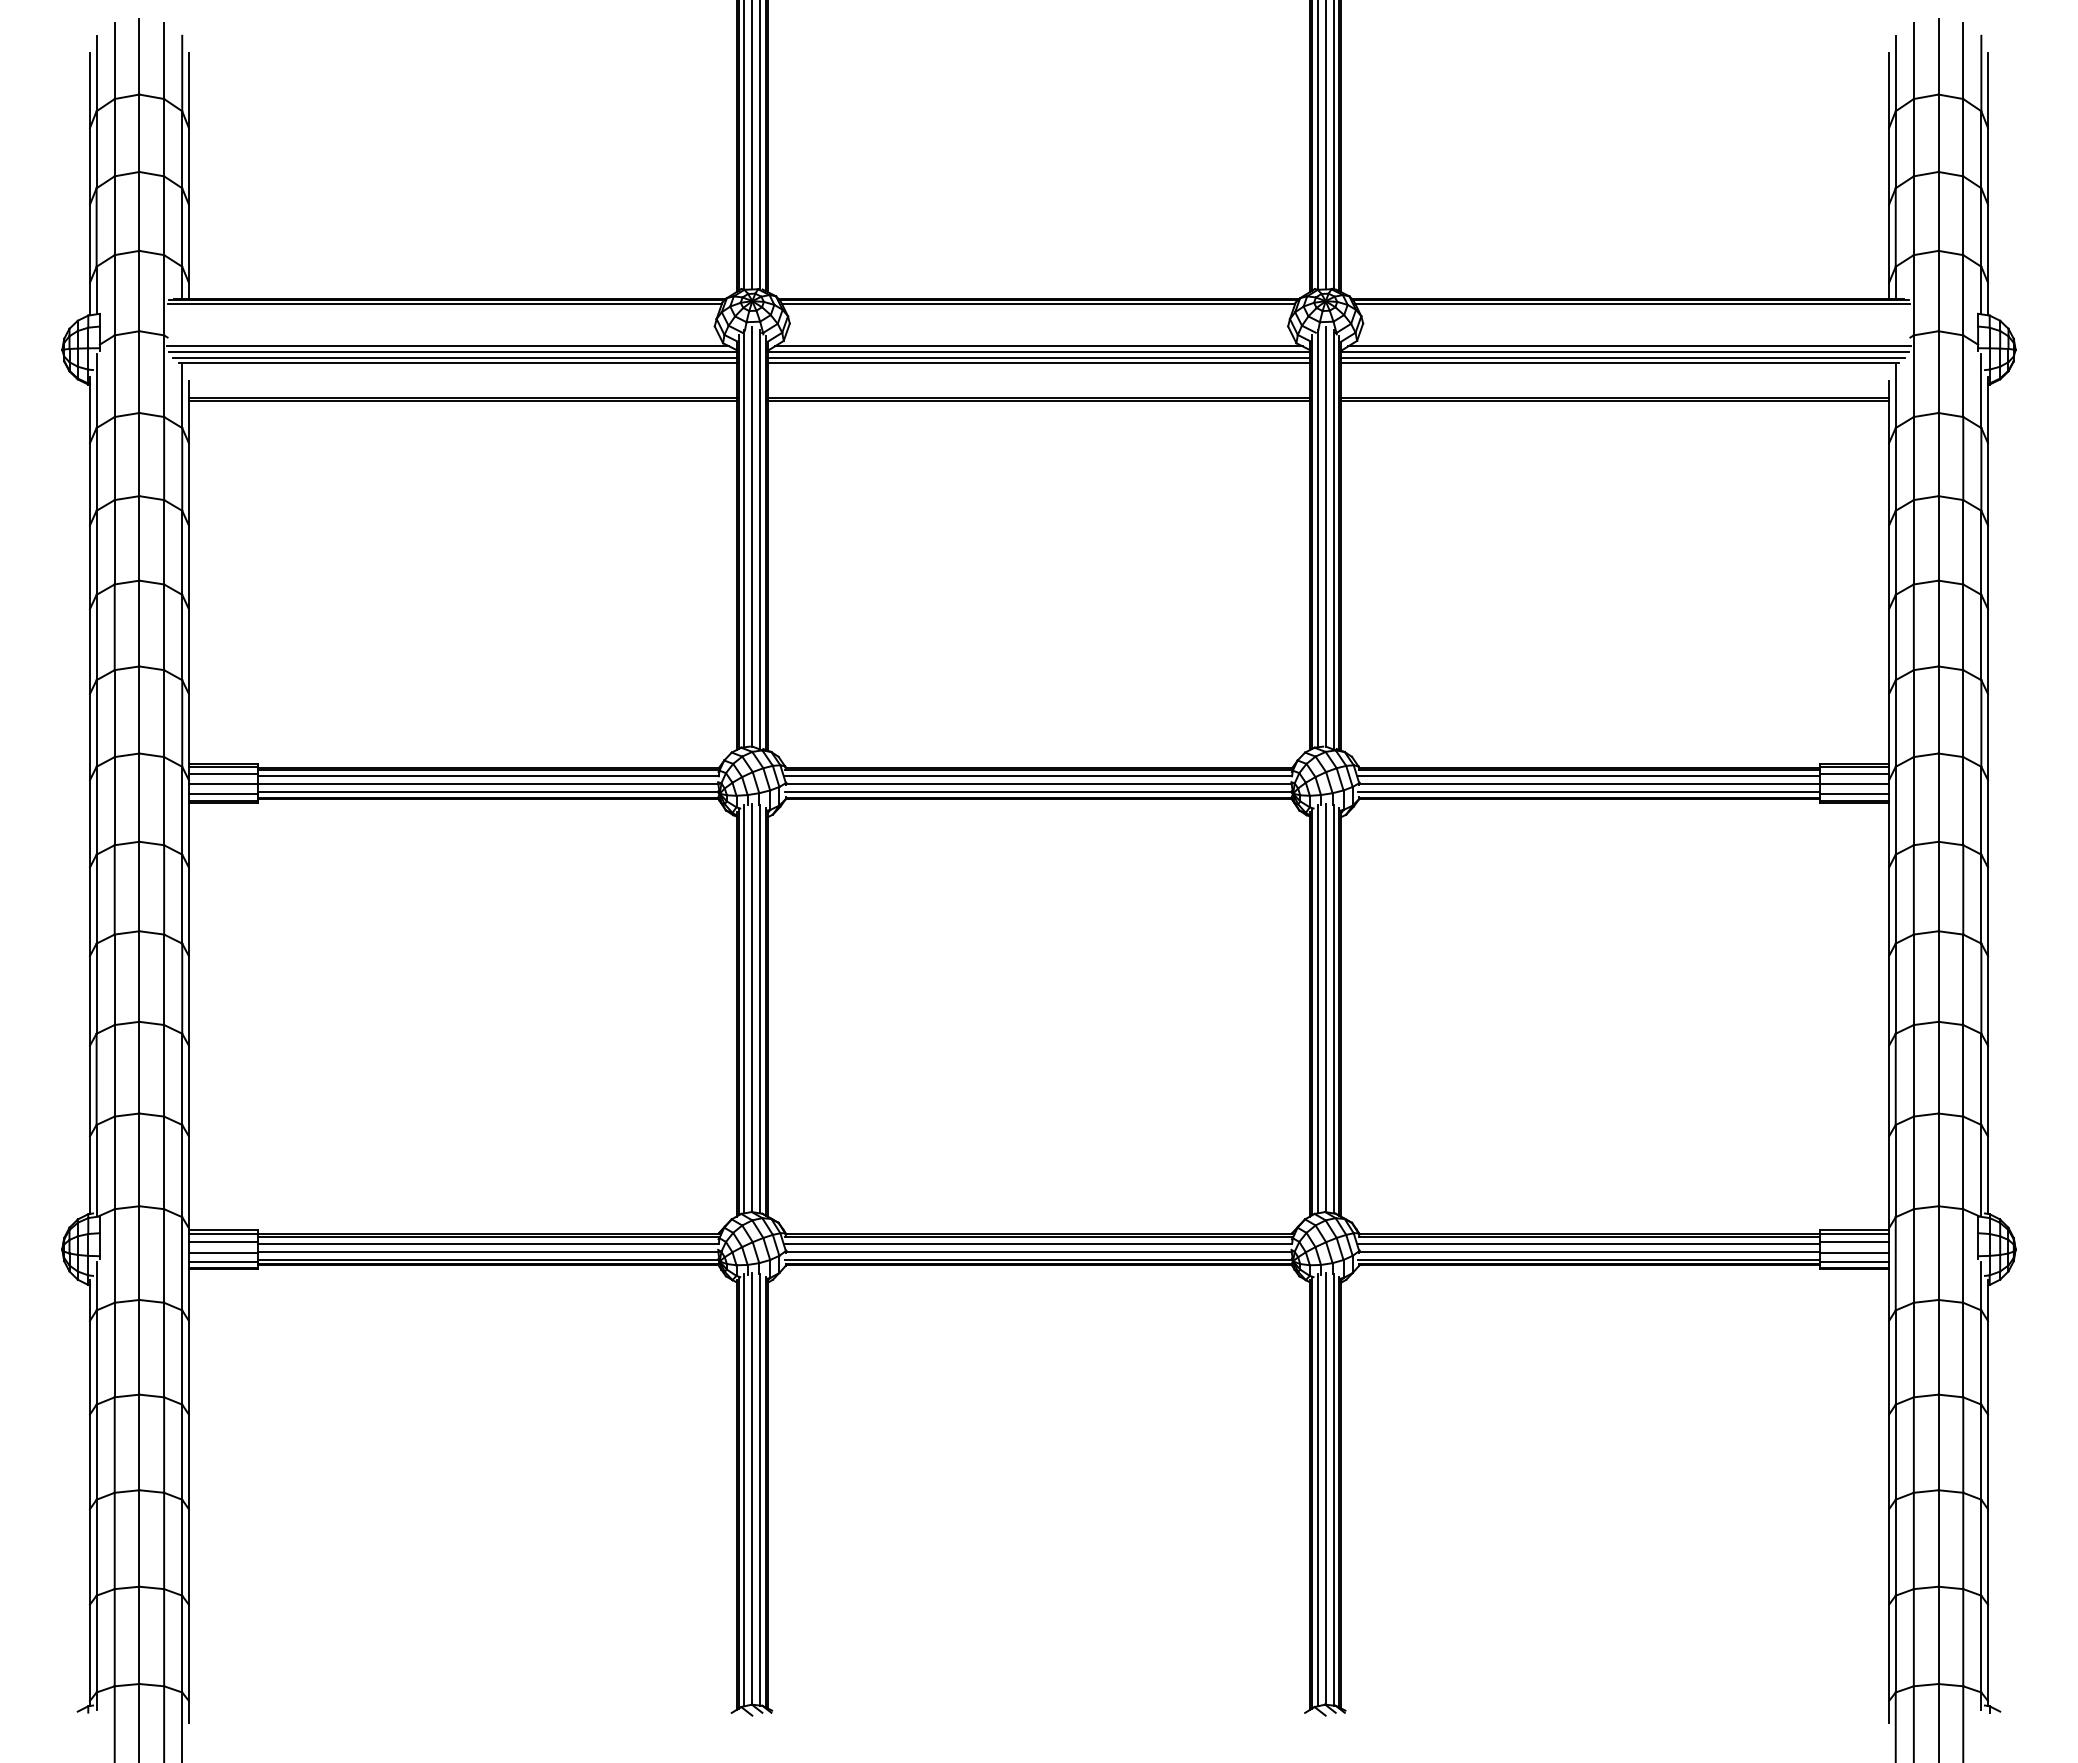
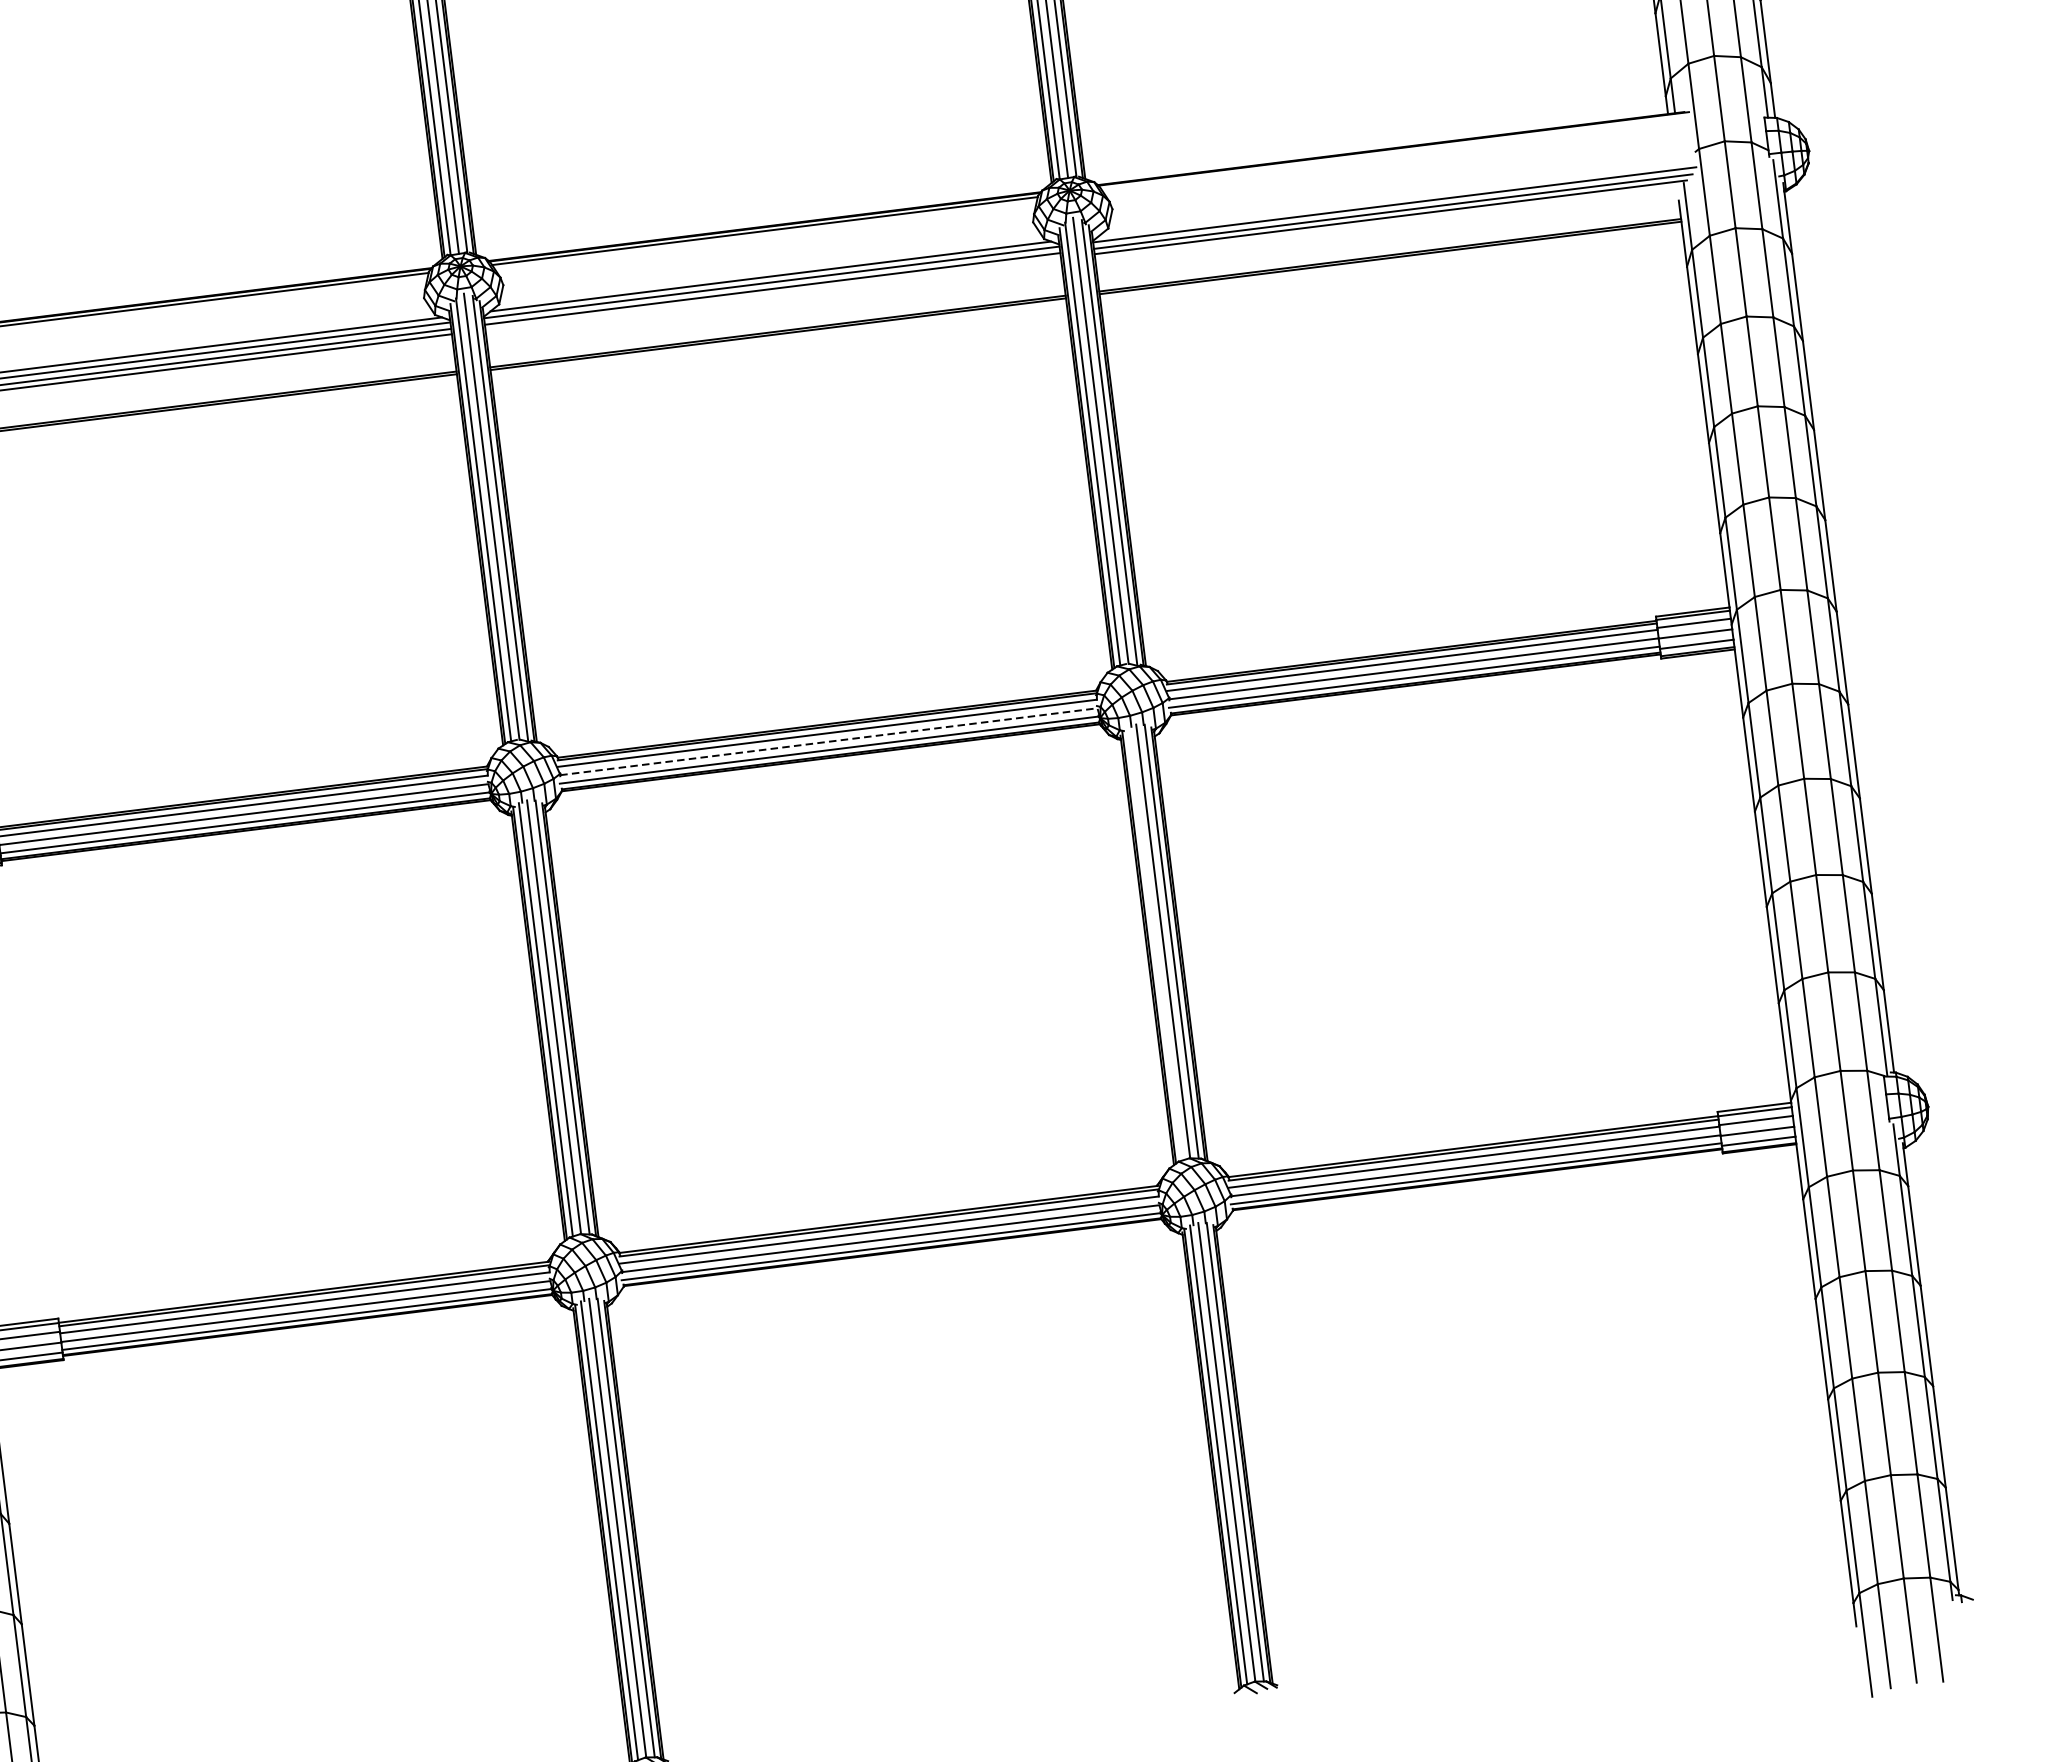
line: (1632, 303) -> (1395, 152), removed
line: (1629, 346) -> (1398, 198), removed
line: (1038, 363) -> (772, 294), removed
line: (1038, 784) -> (828, 741), solid -> dashed
line: (1317, 1009) -> (1154, 944), removed

